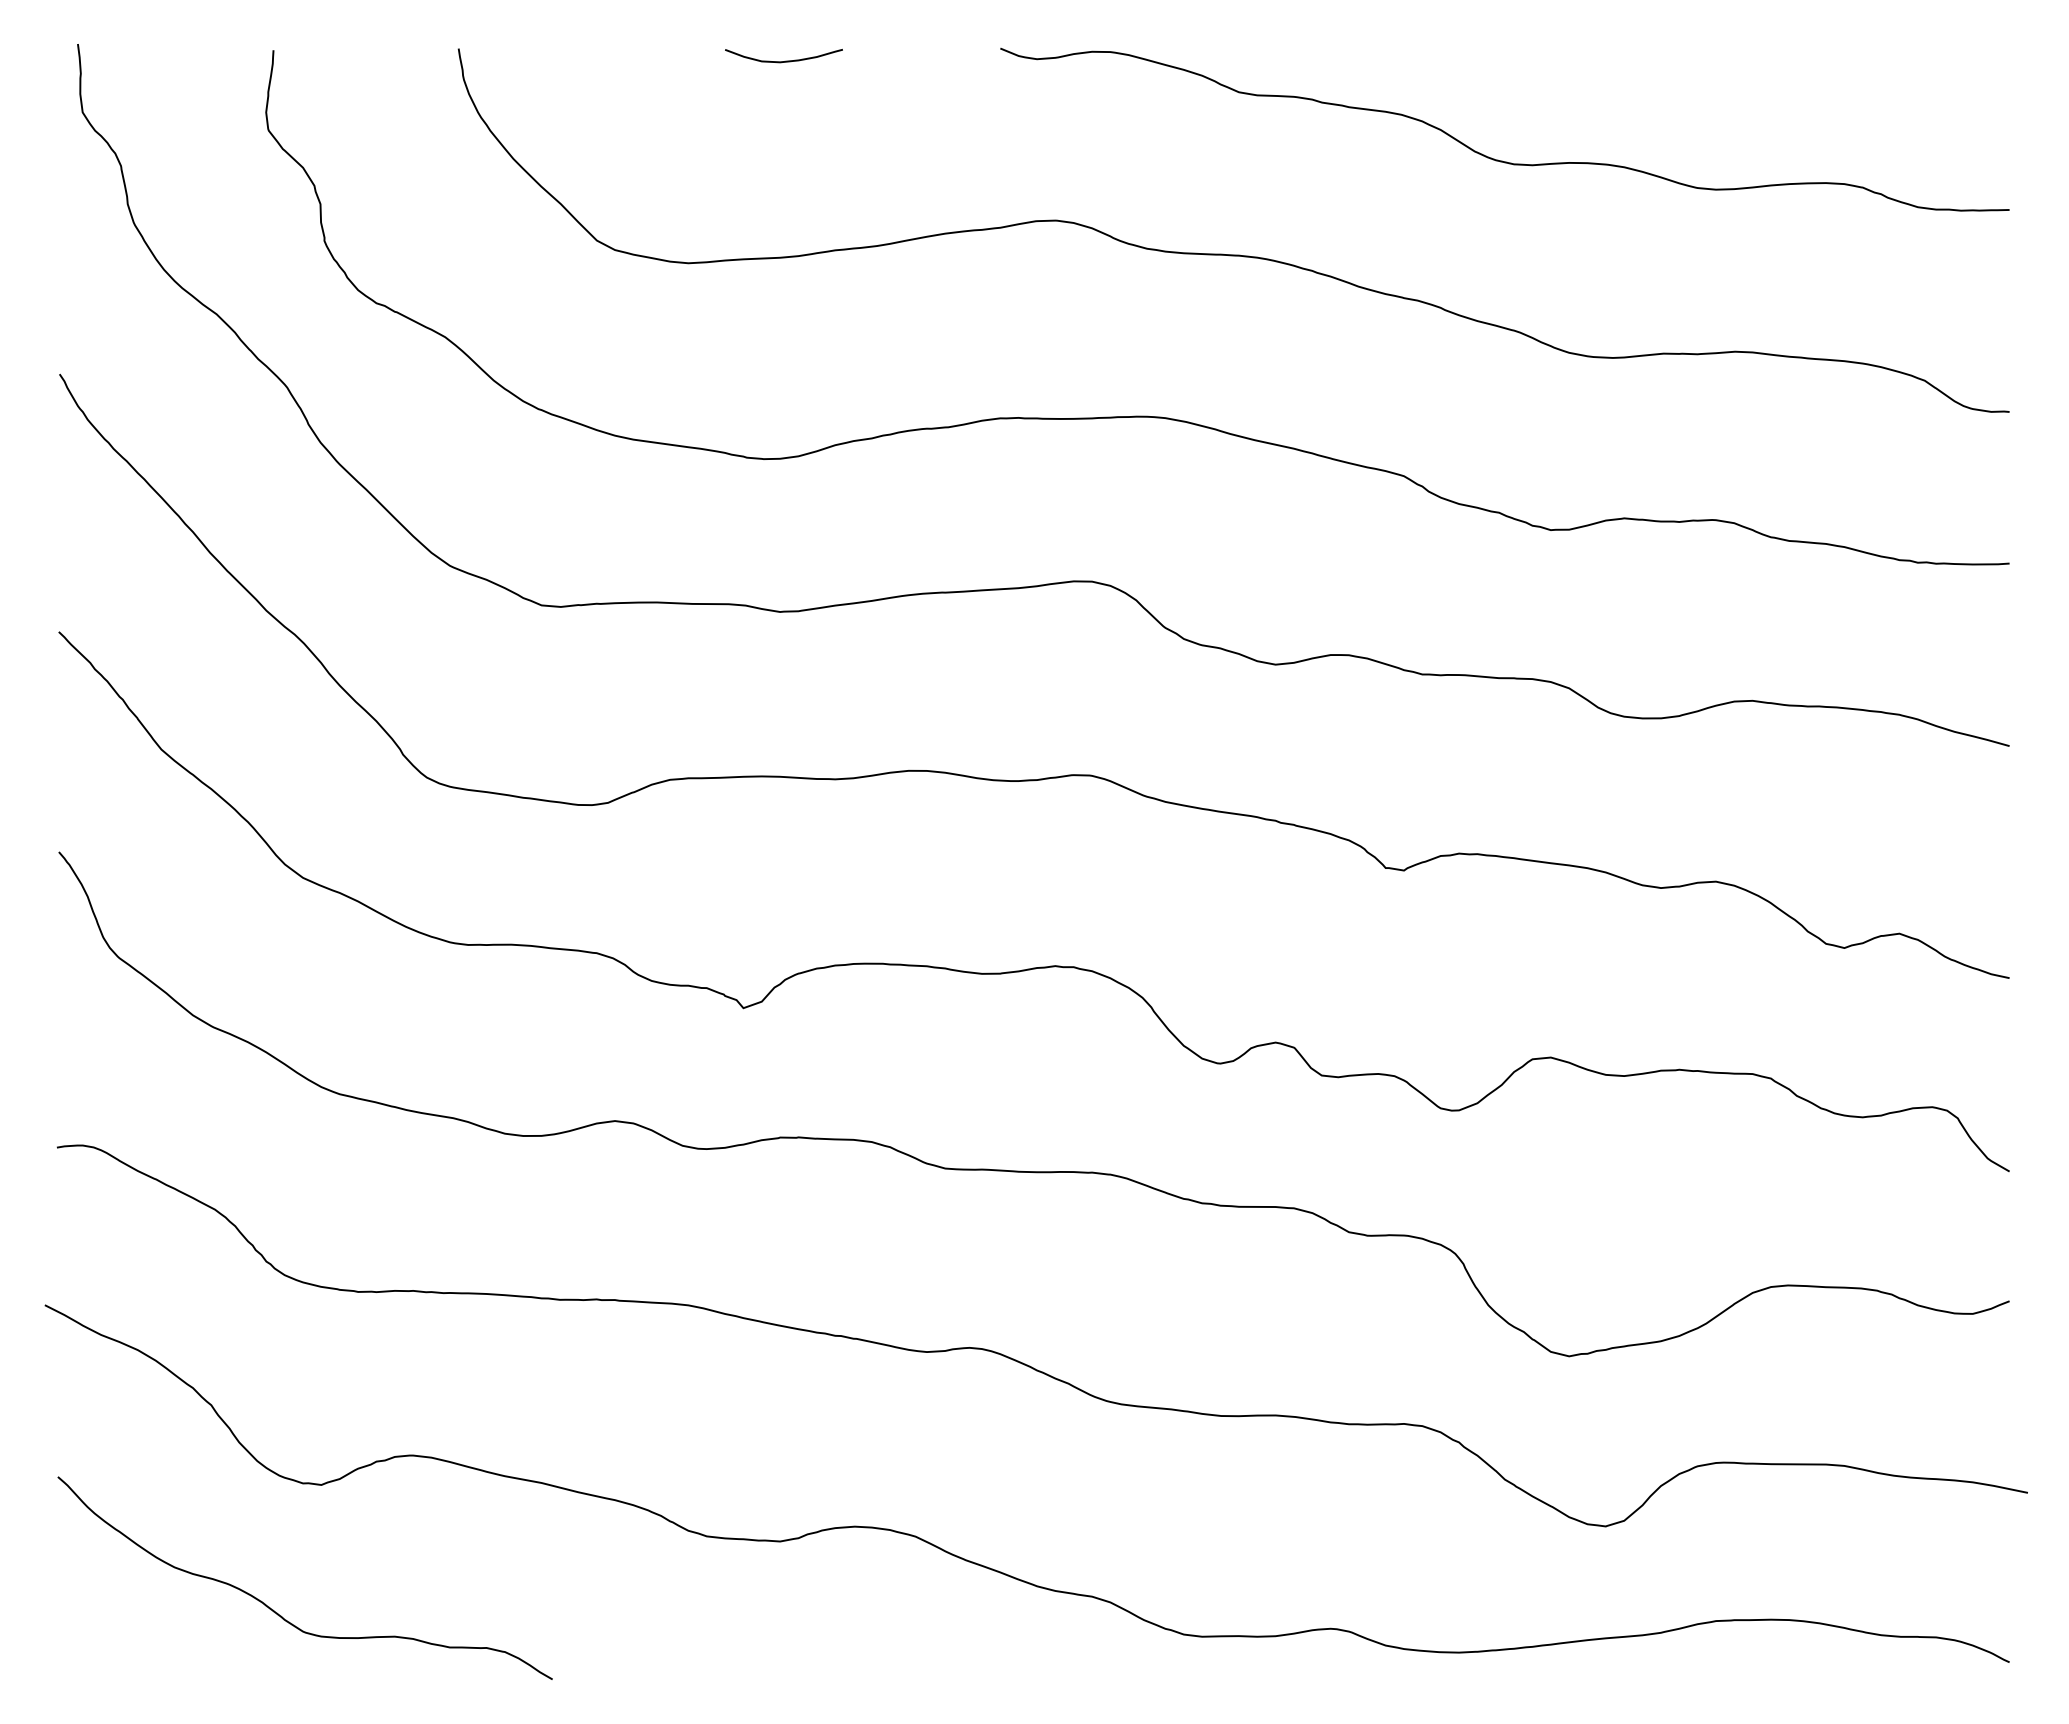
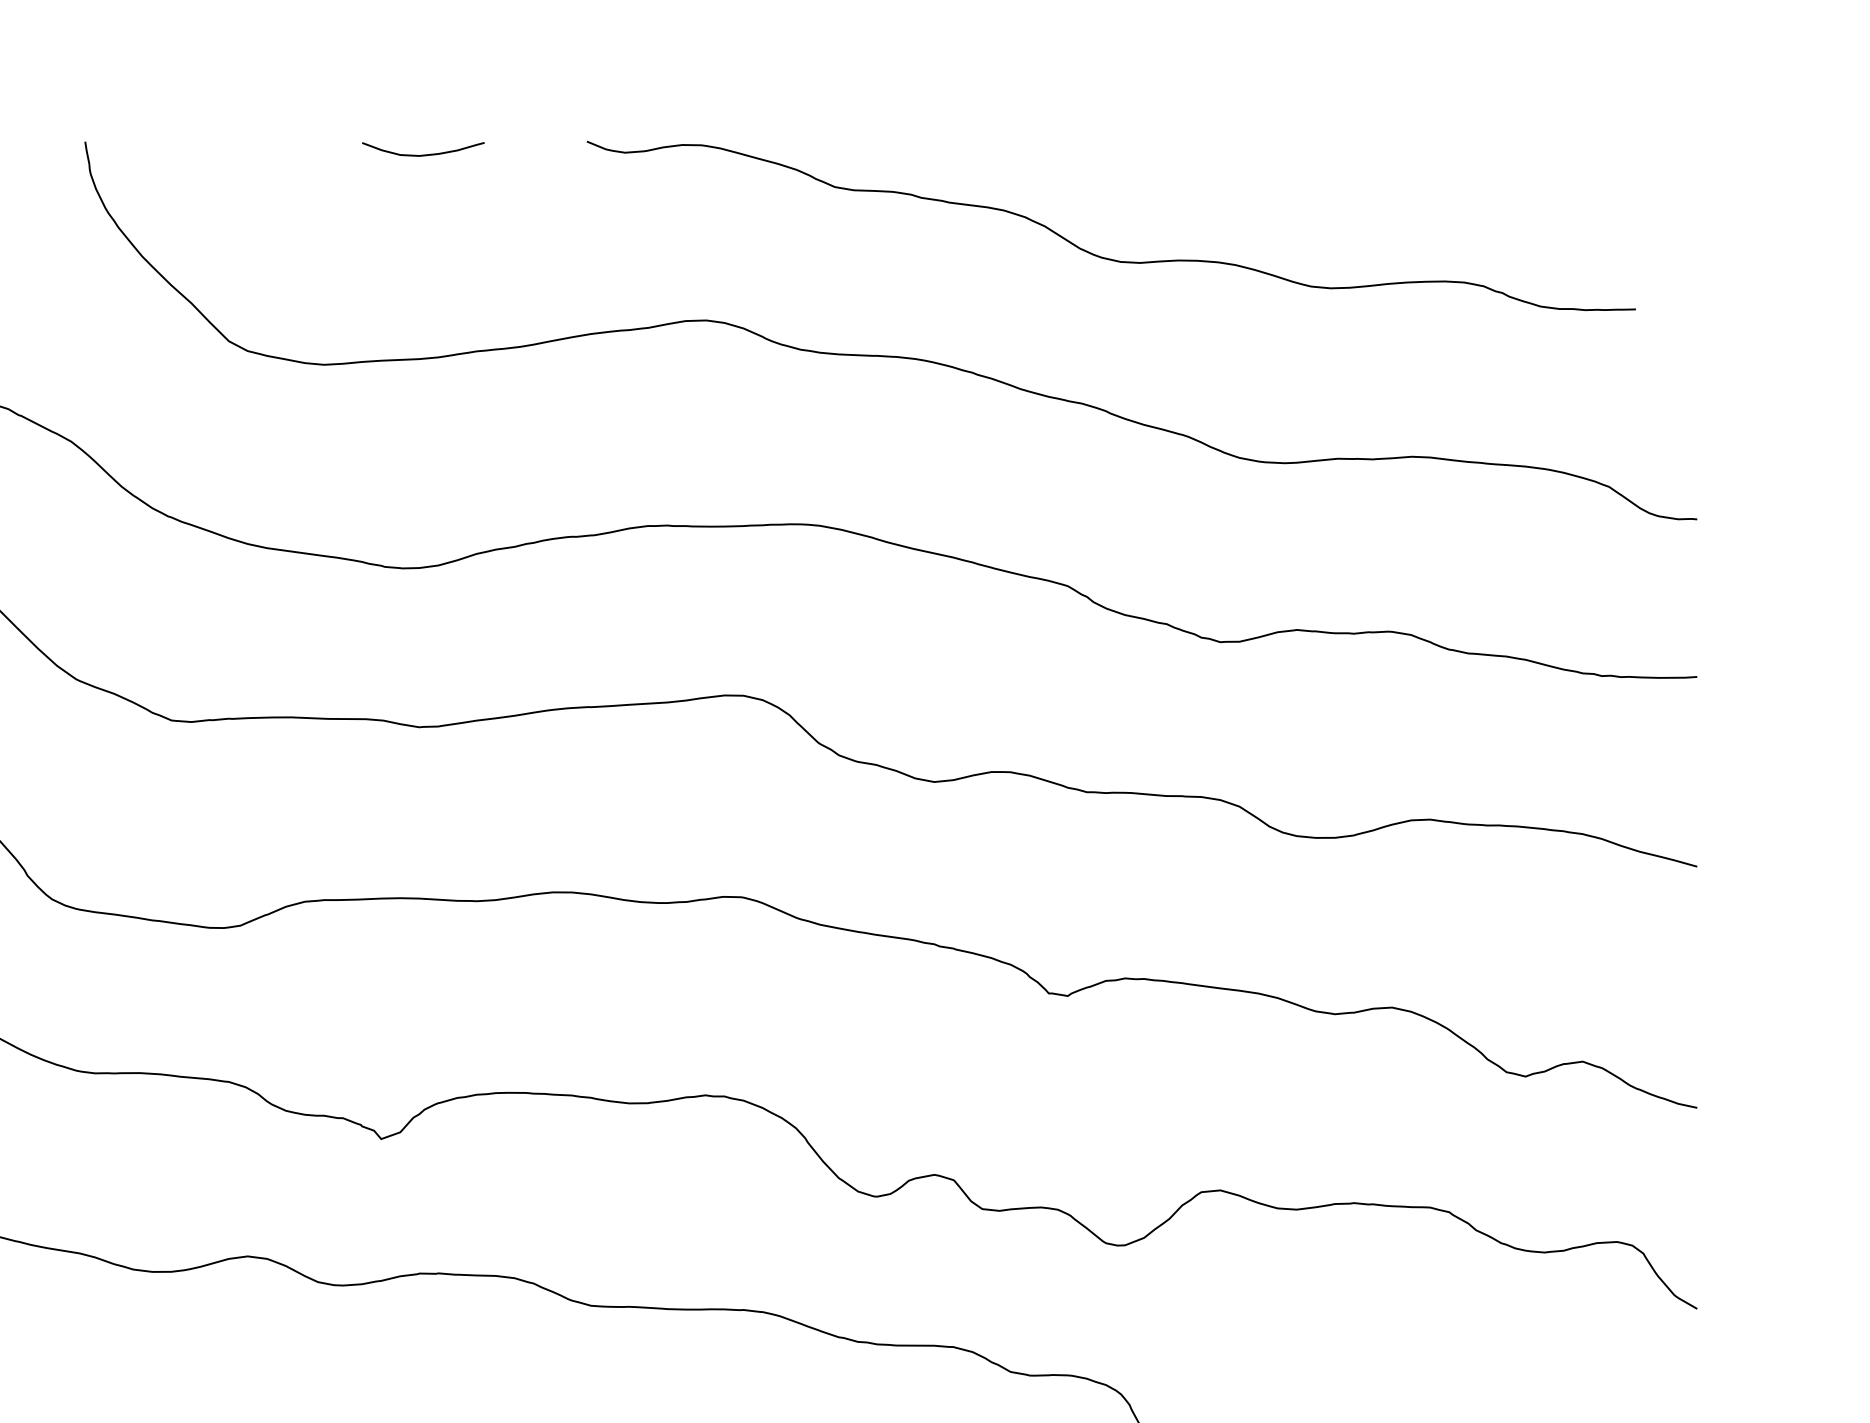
curve: (1498, 159) -> (1104, 256), moved

